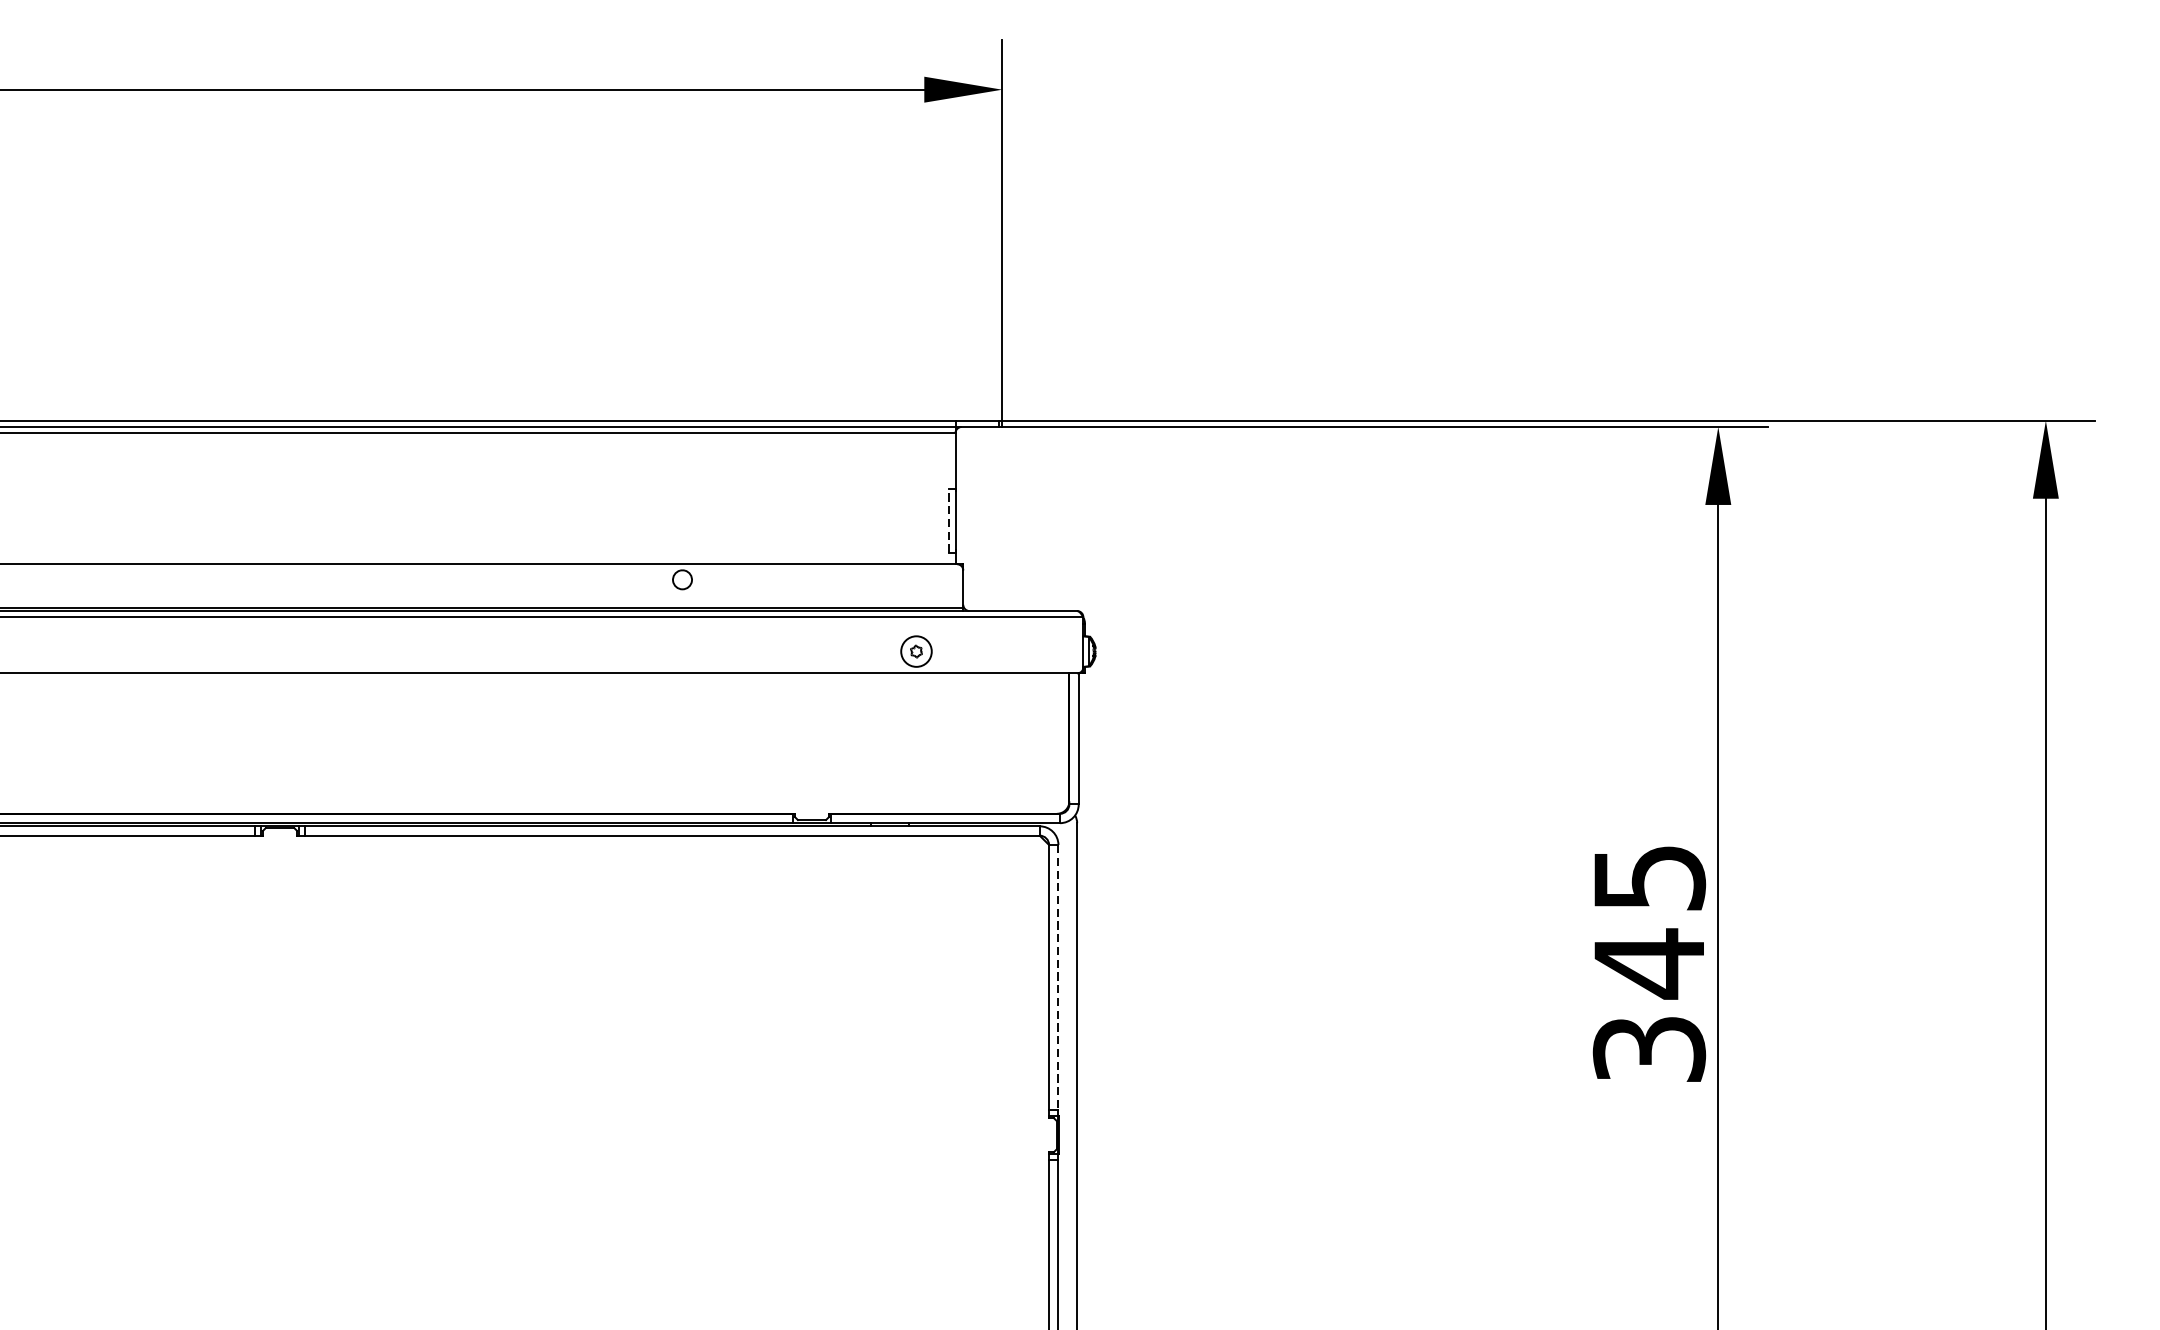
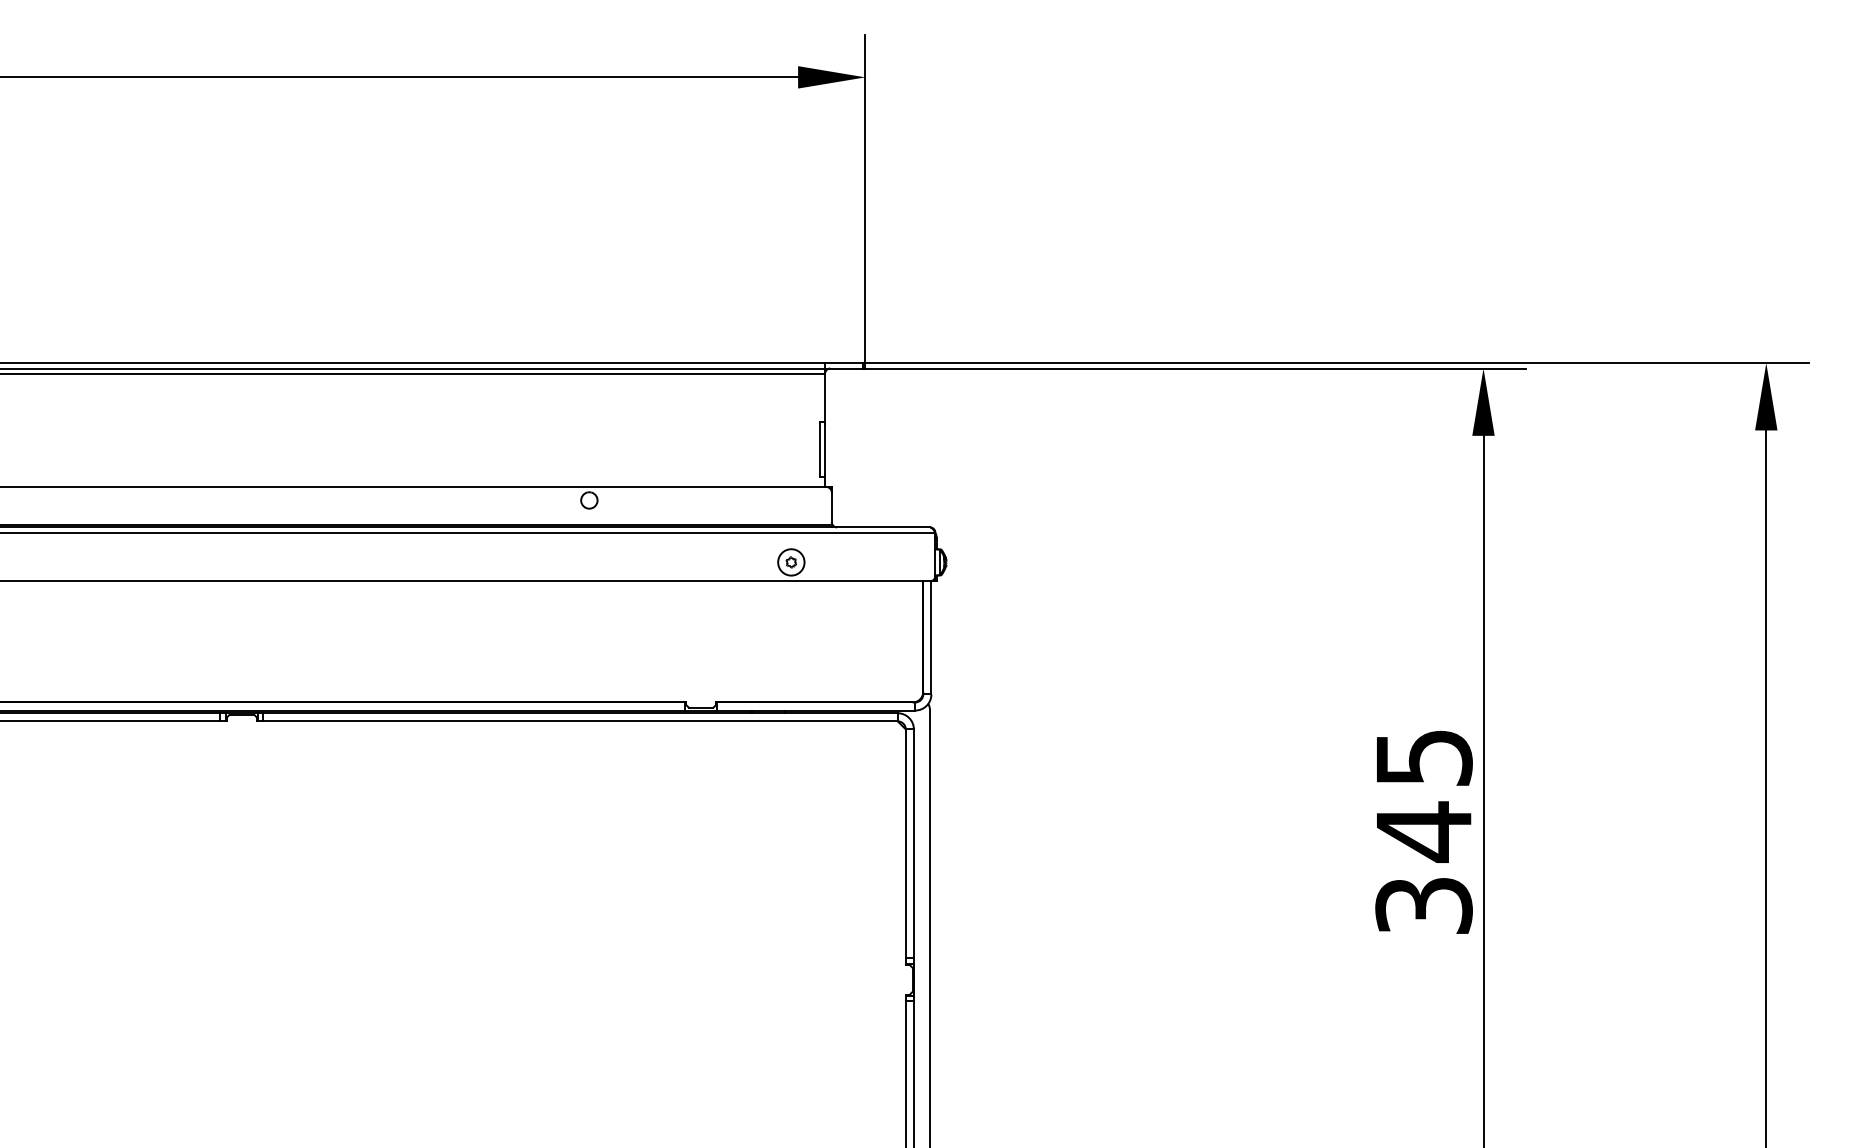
line: (949, 520) -> (819, 449), dashed -> solid
line: (1057, 978) -> (913, 844), dashed -> solid

